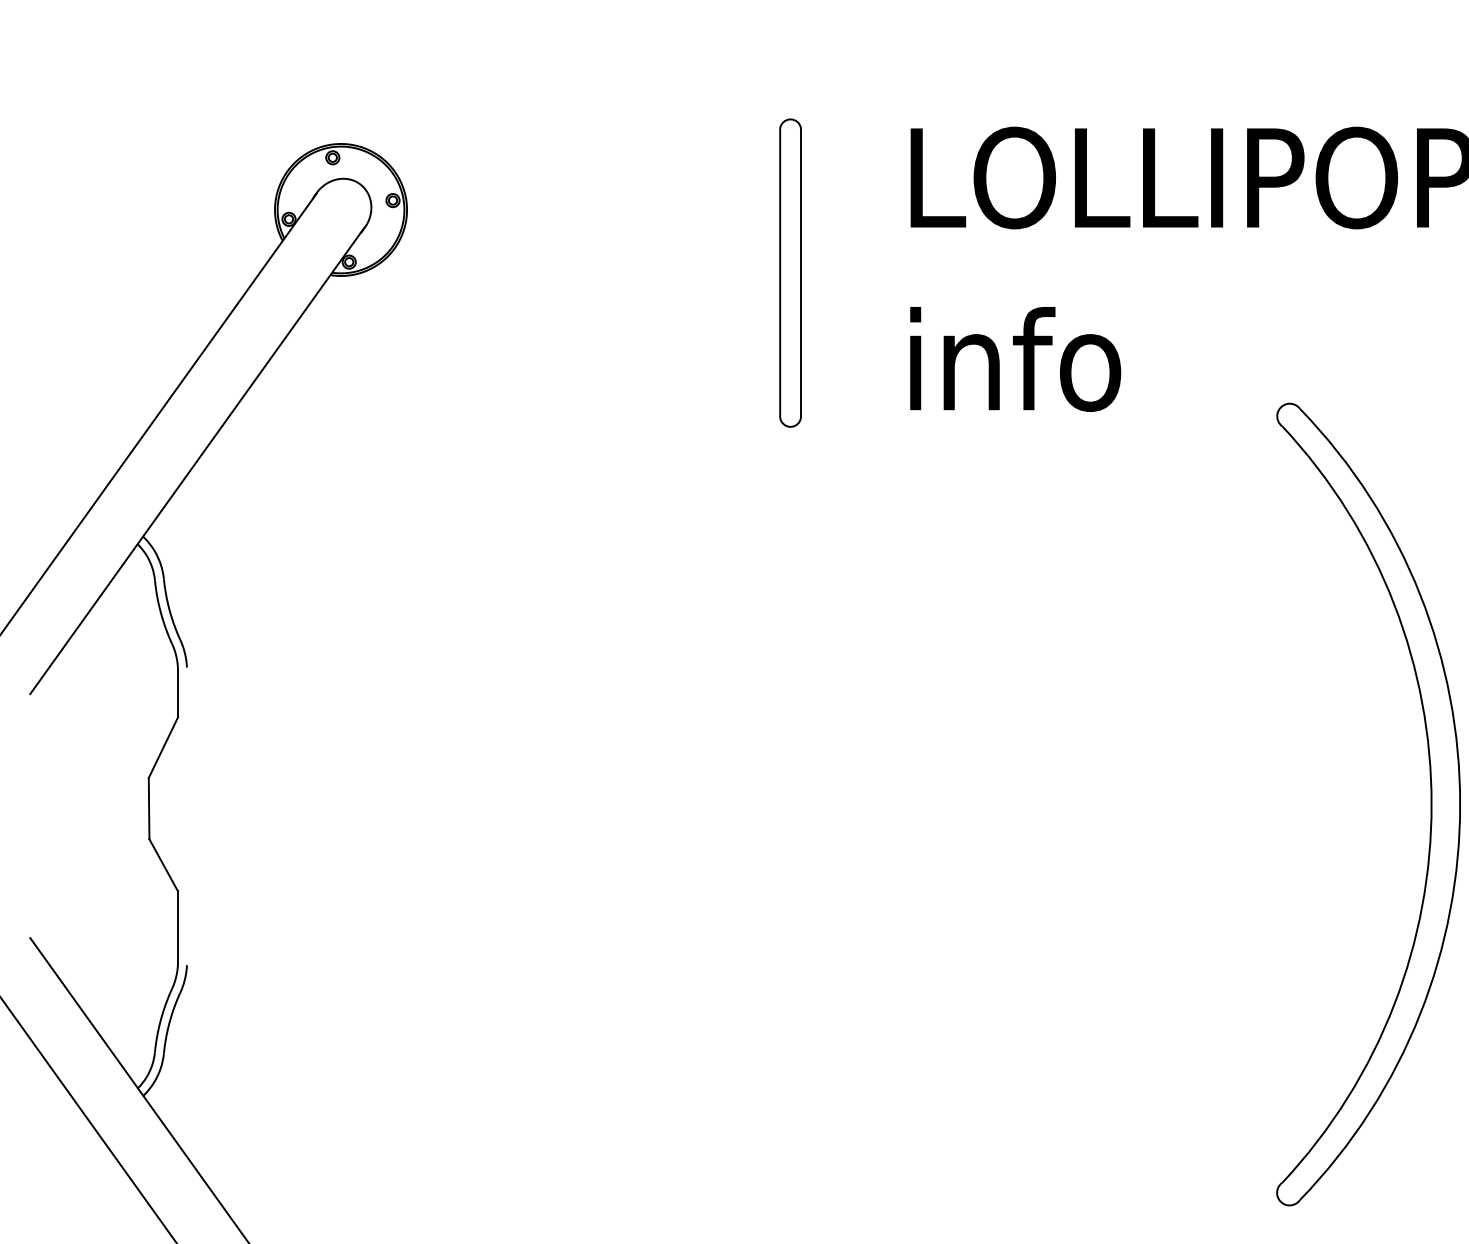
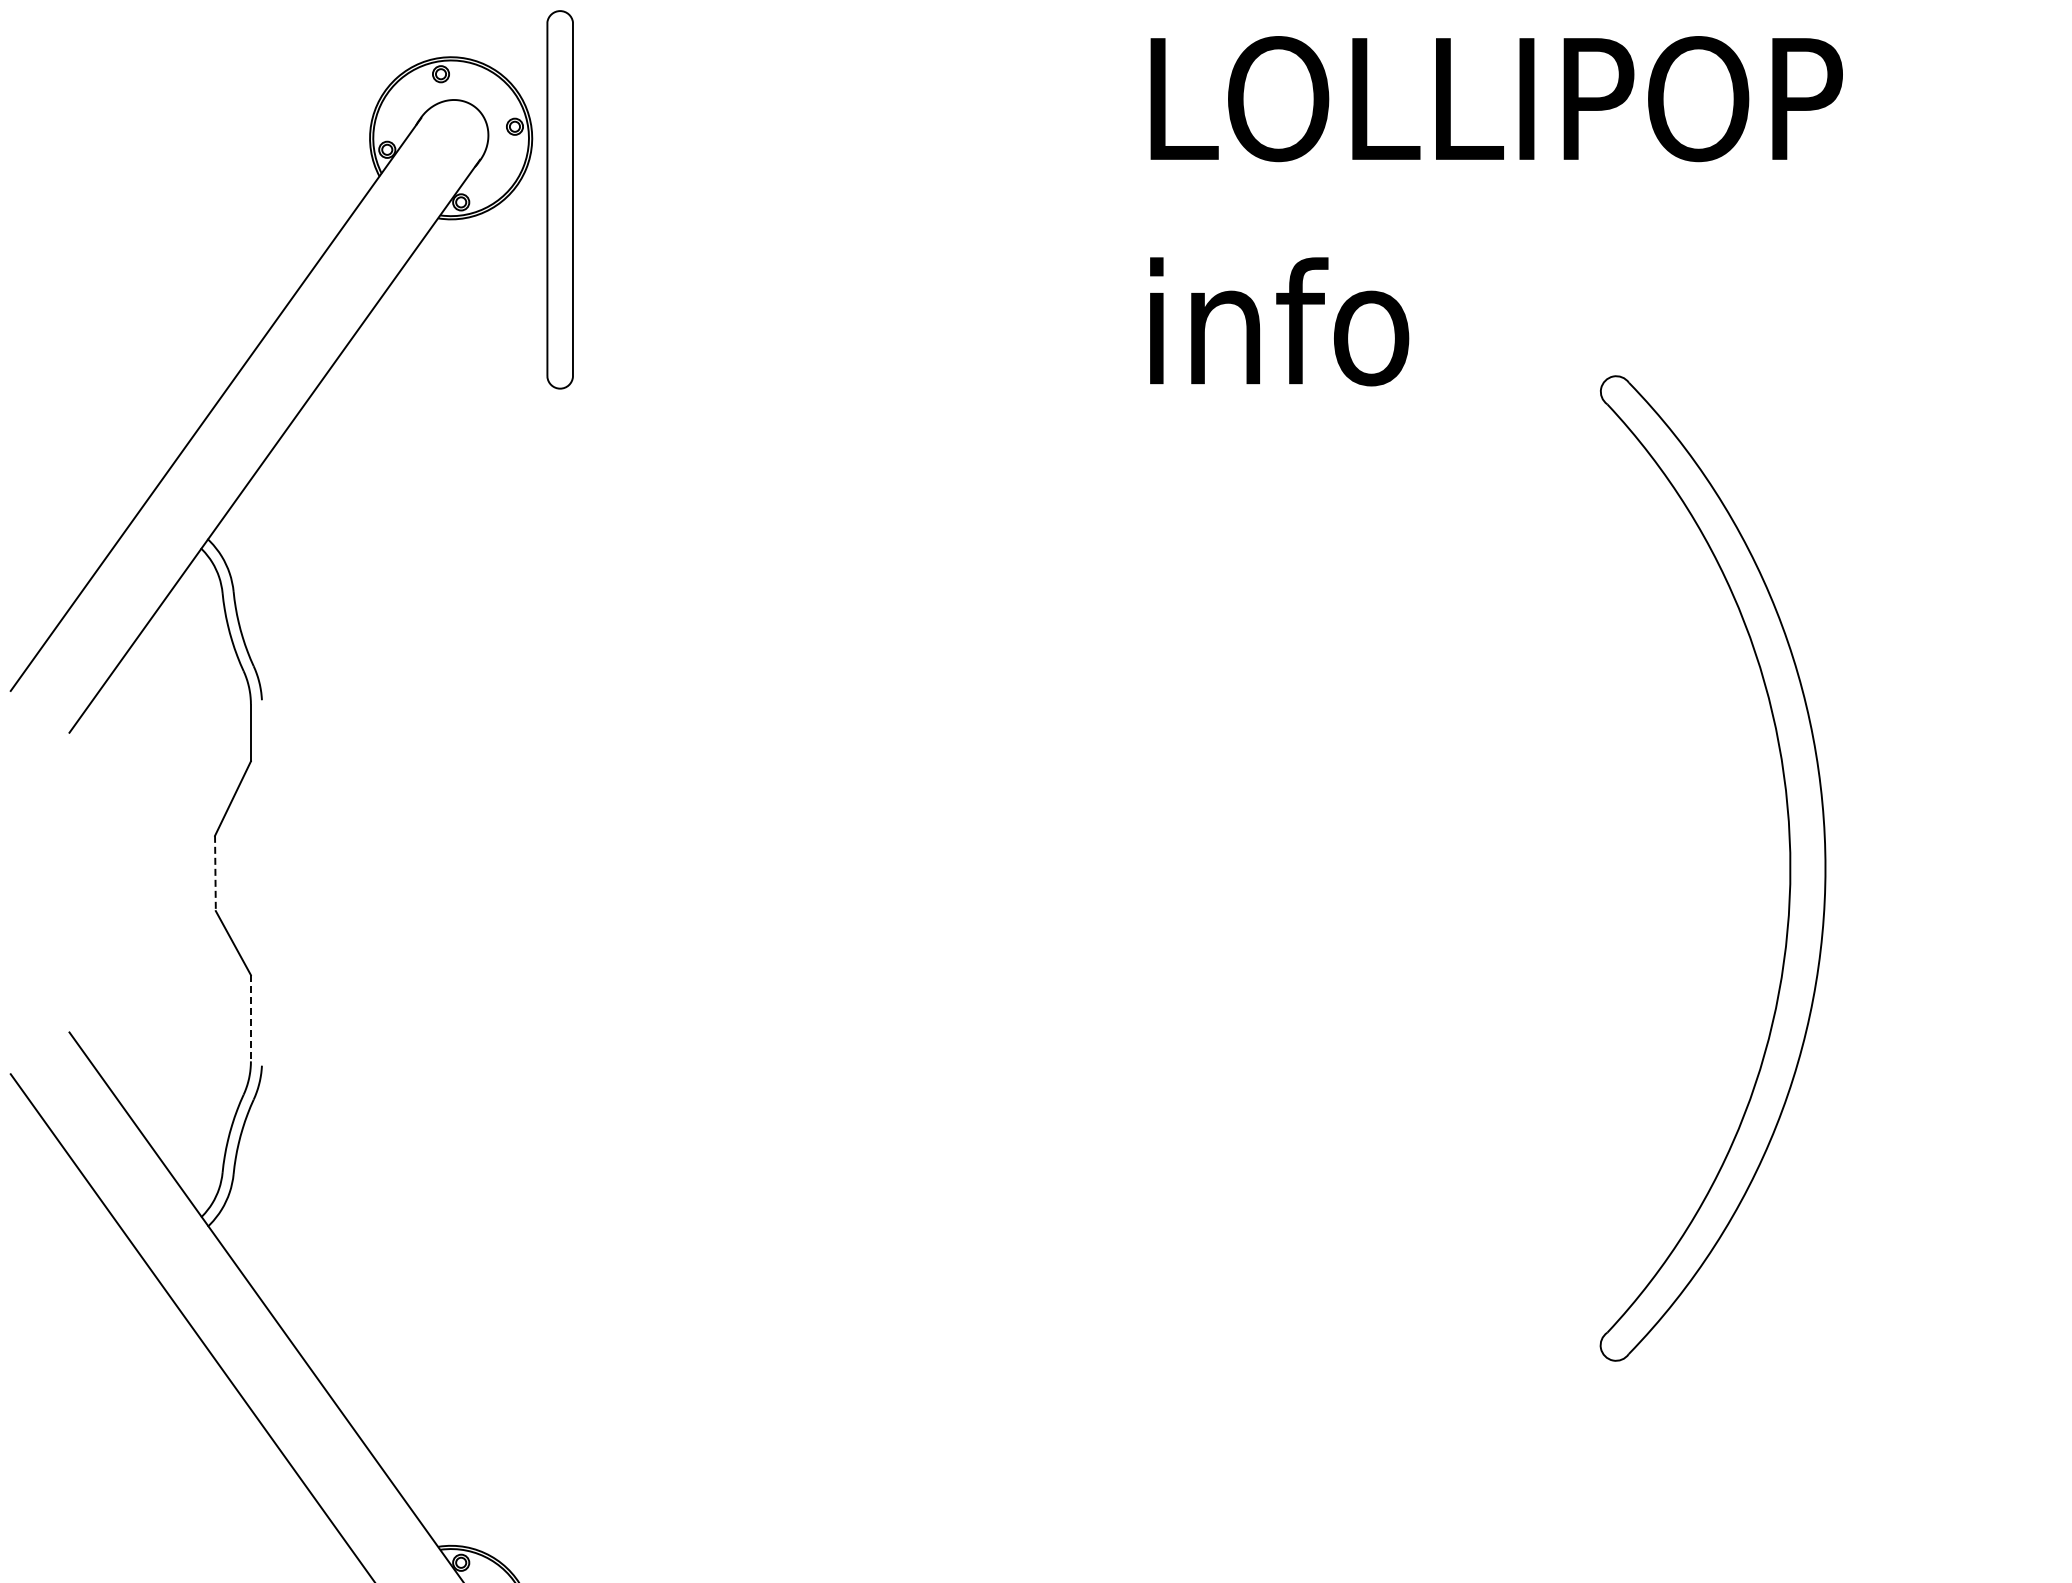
part: (790, 272) -> (559, 199), moved
line: (149, 808) -> (215, 873), solid -> dashed
line: (177, 926) -> (250, 1018), solid -> dashed

